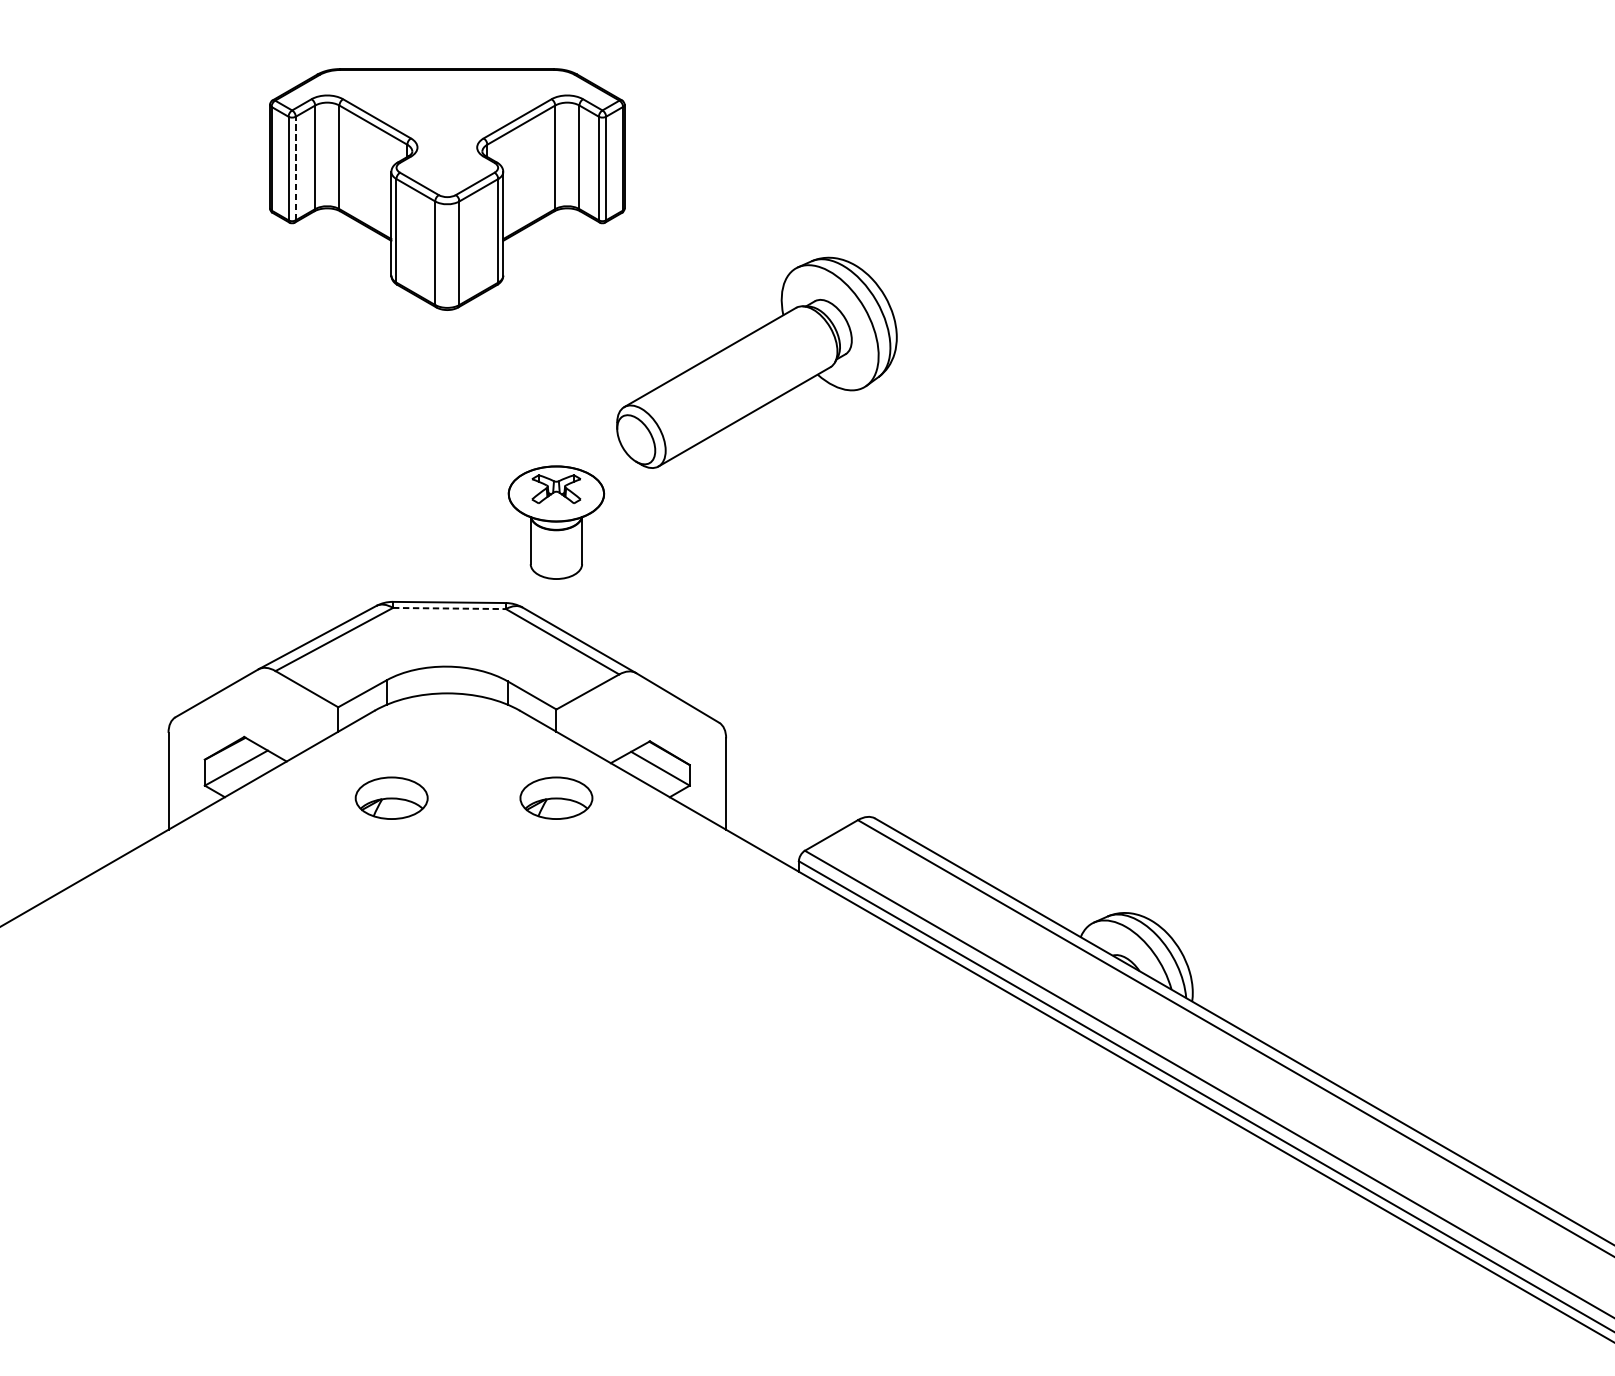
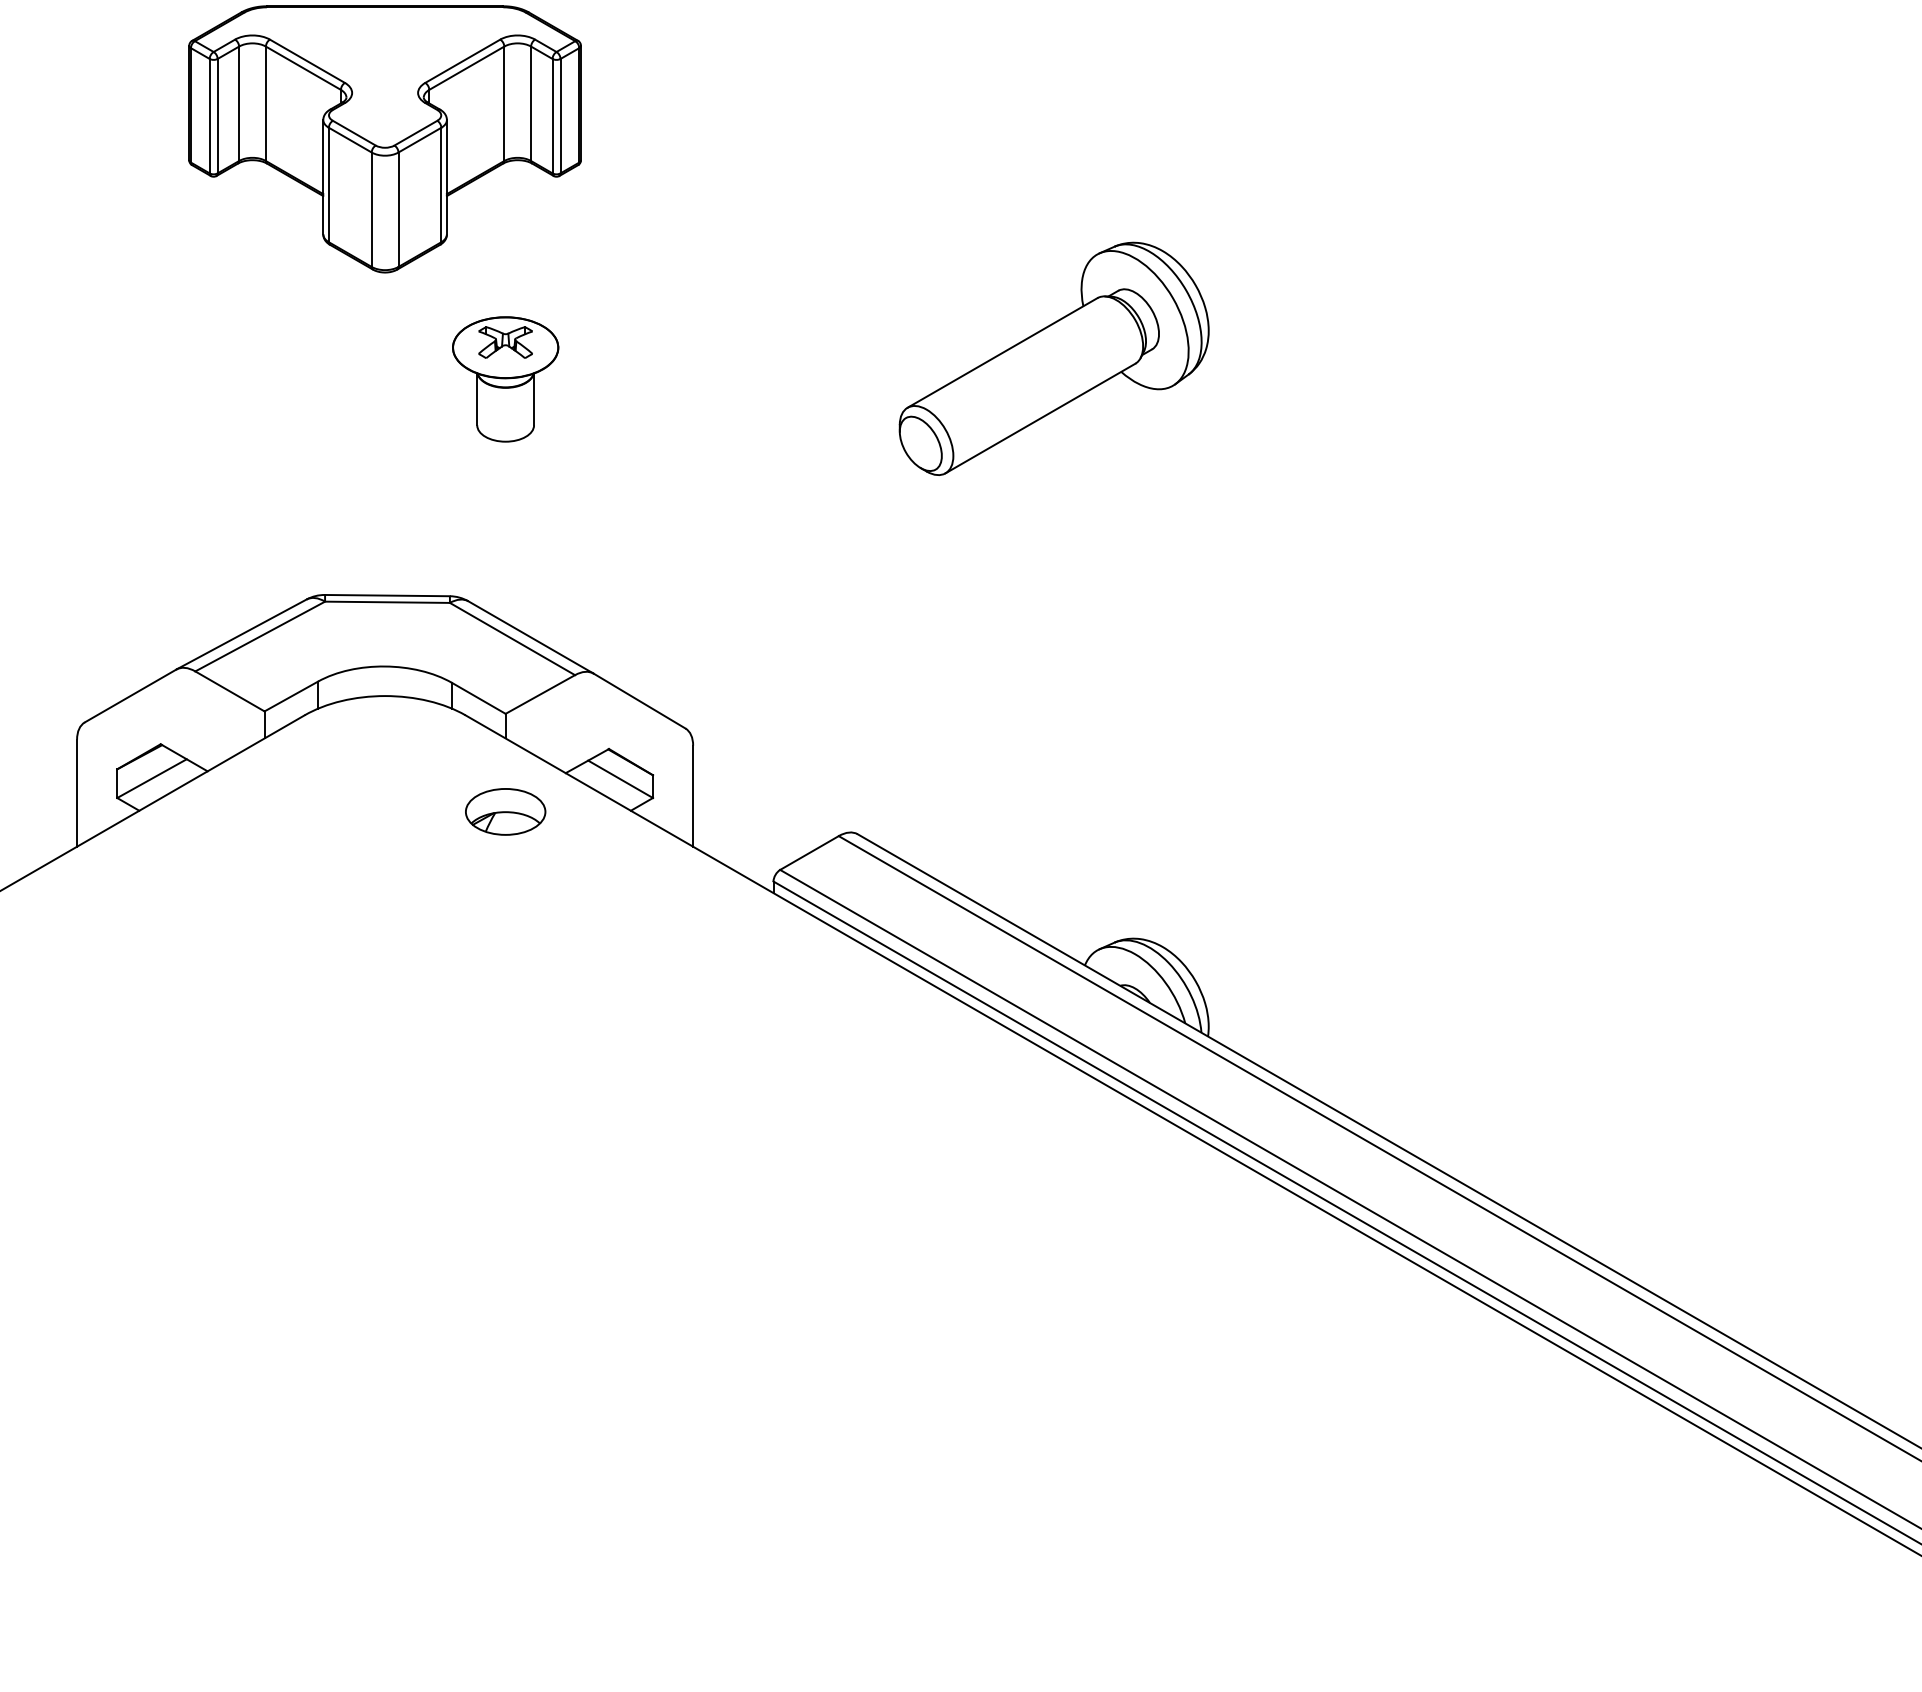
line: (295, 167) -> (217, 115), dashed -> solid
part: (756, 362) -> (1053, 358), moved
part: (556, 522) -> (505, 379), moved
line: (450, 608) -> (388, 602), dashed -> solid
part: (391, 797) -> (323, 811), removed

